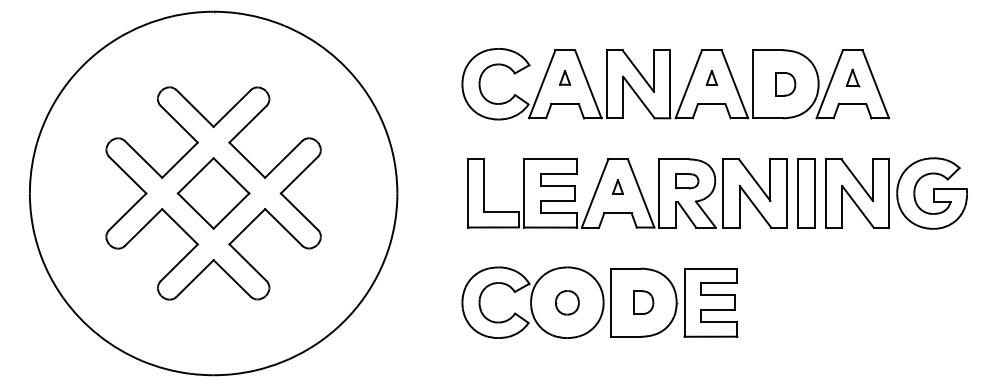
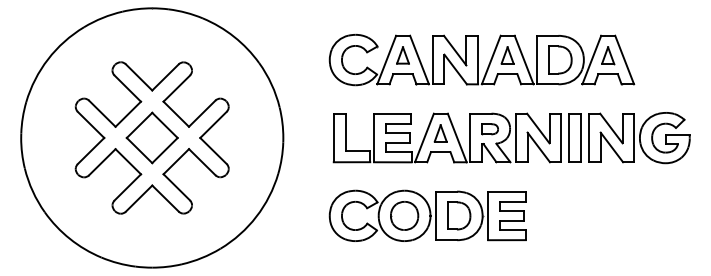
part: (564, 77) -> (402, 55), size x1.67
part: (711, 77) -> (507, 55), size x1.67
part: (852, 77) -> (608, 55), size x1.43
part: (785, 84) -> (560, 60), size x1.67
part: (617, 186) -> (440, 133), size x1.67
part: (567, 302) -> (404, 215), size x1.67
part: (643, 302) -> (458, 215), size x1.67

